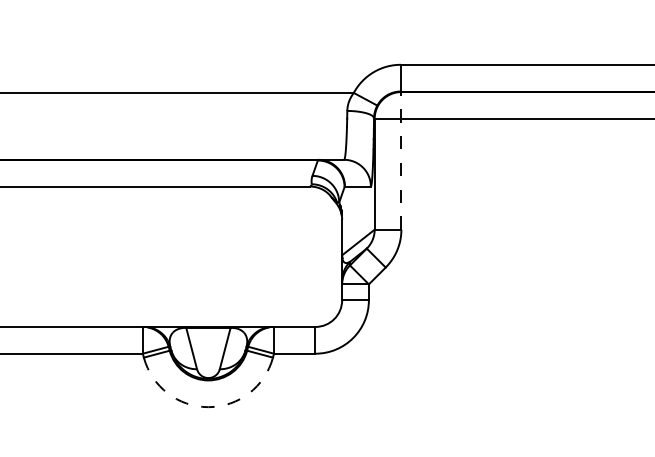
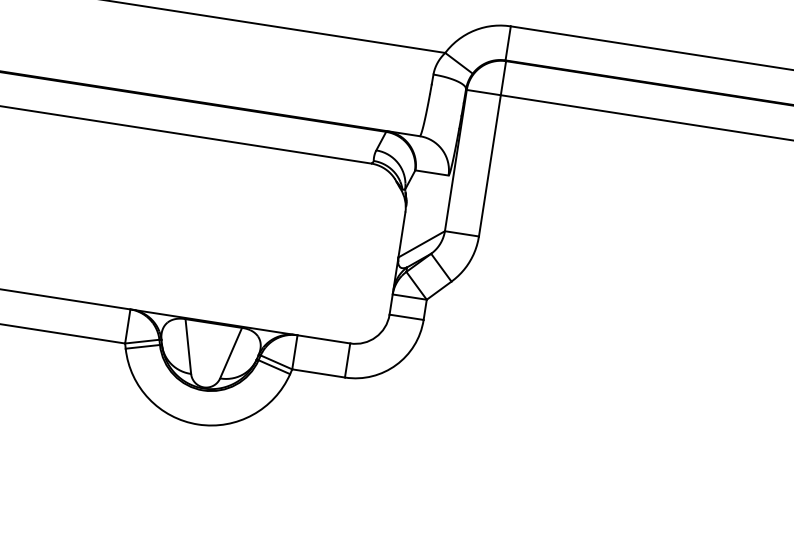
line: (401, 160) -> (492, 148), dashed -> solid
arc: (208, 407) -> (198, 424), dashed -> solid

